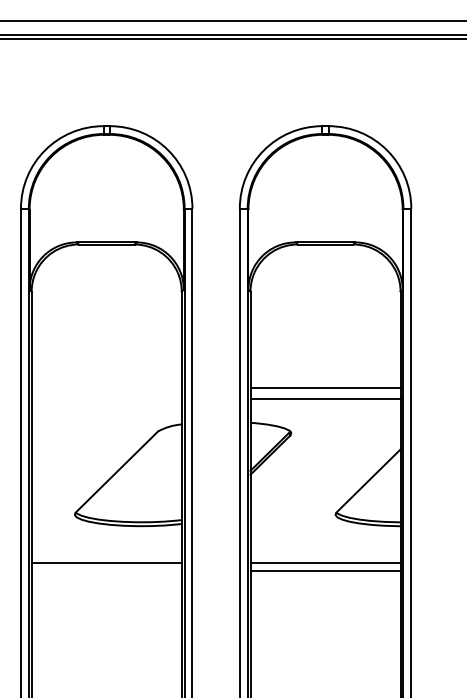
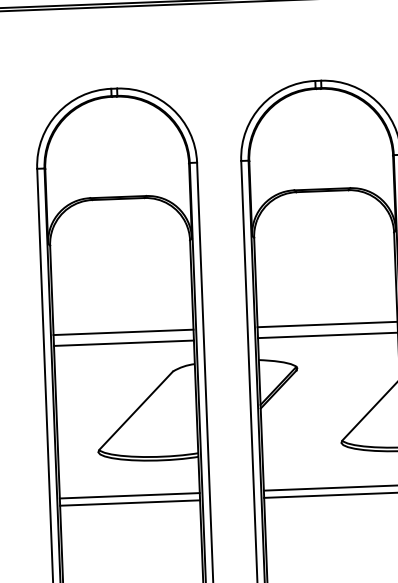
line: (106, 387) -> (123, 332), added
line: (106, 399) -> (123, 343), added
line: (106, 570) -> (129, 502), added

